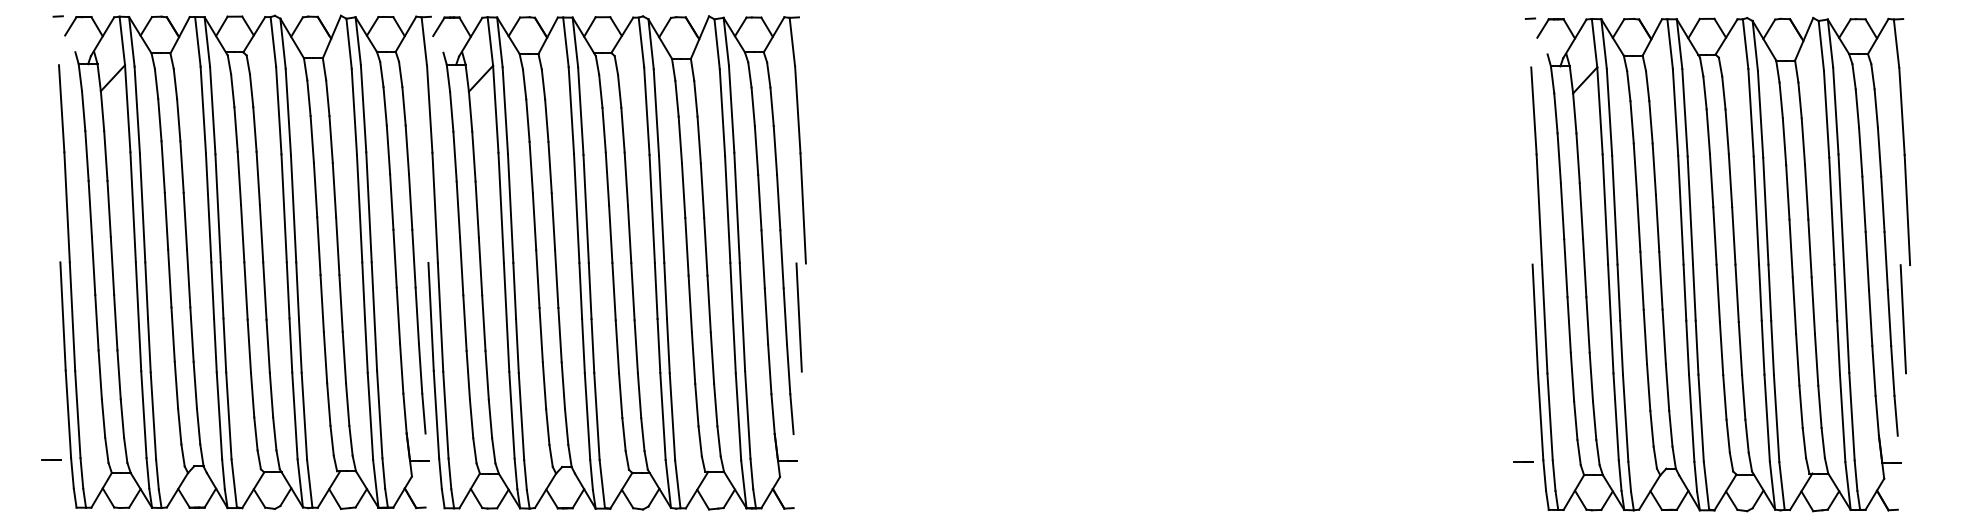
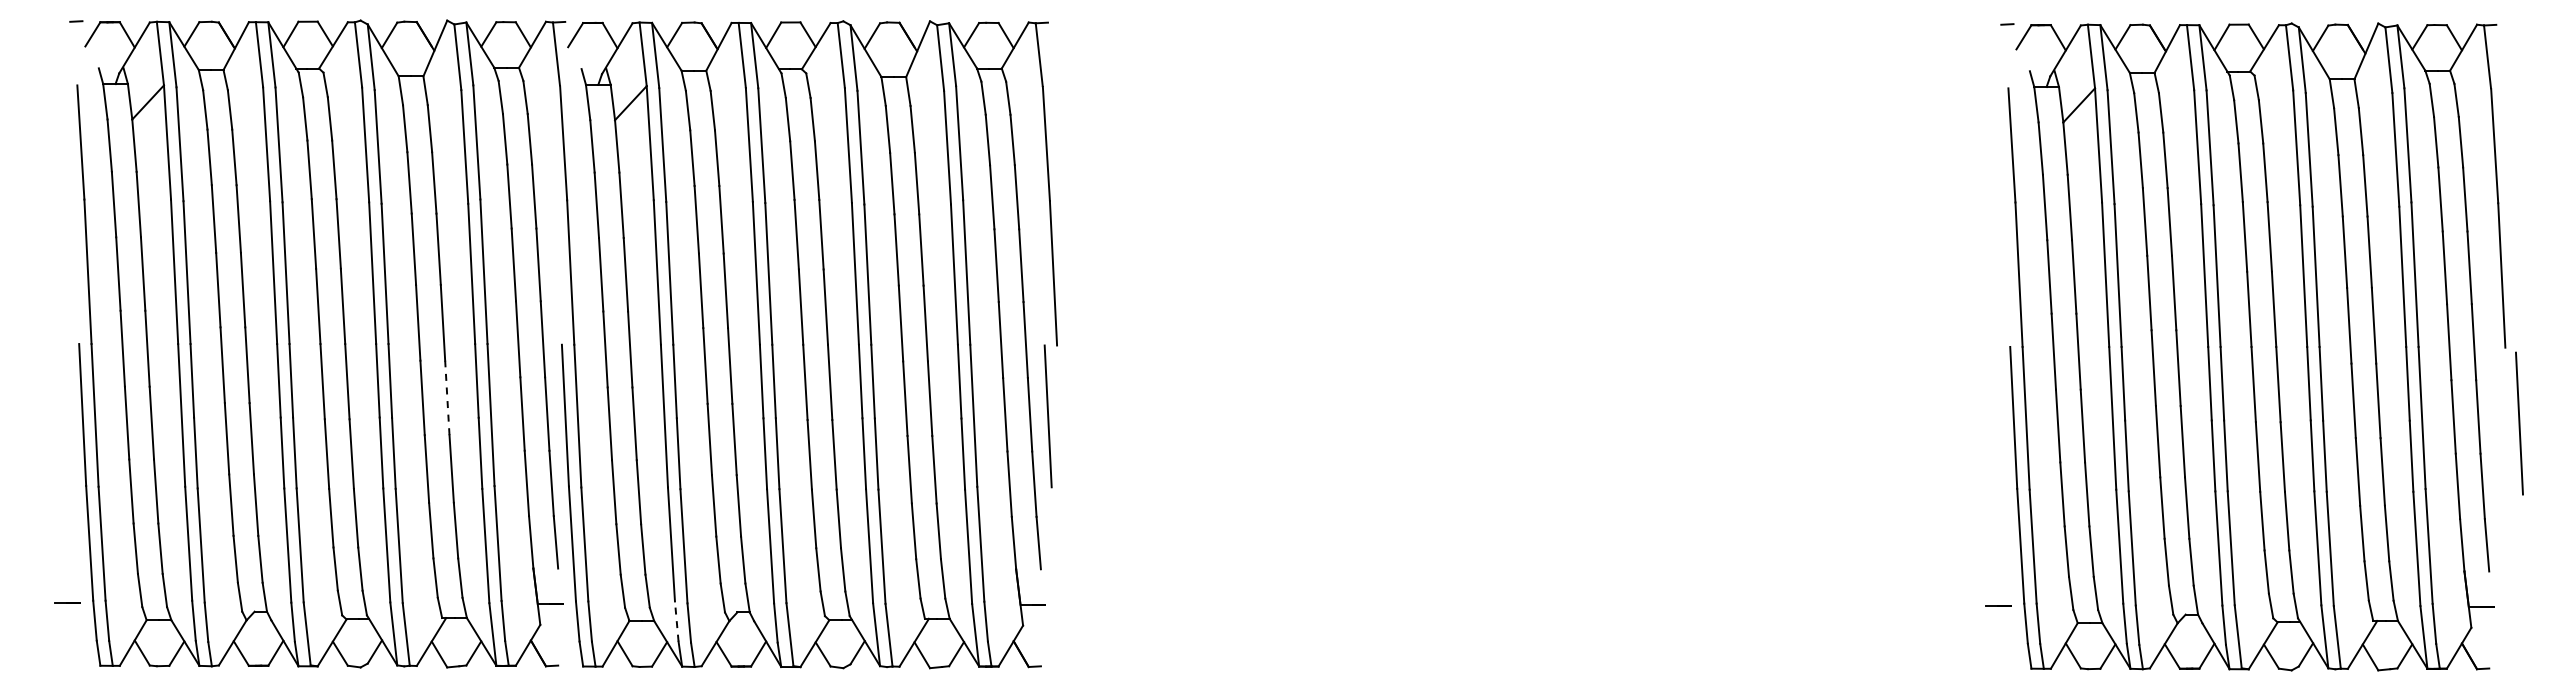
line: (341, 303) -> (447, 397), solid -> dashed
line: (1903, 319) -> (2519, 423), moved
line: (515, 473) -> (676, 621), solid -> dashed

